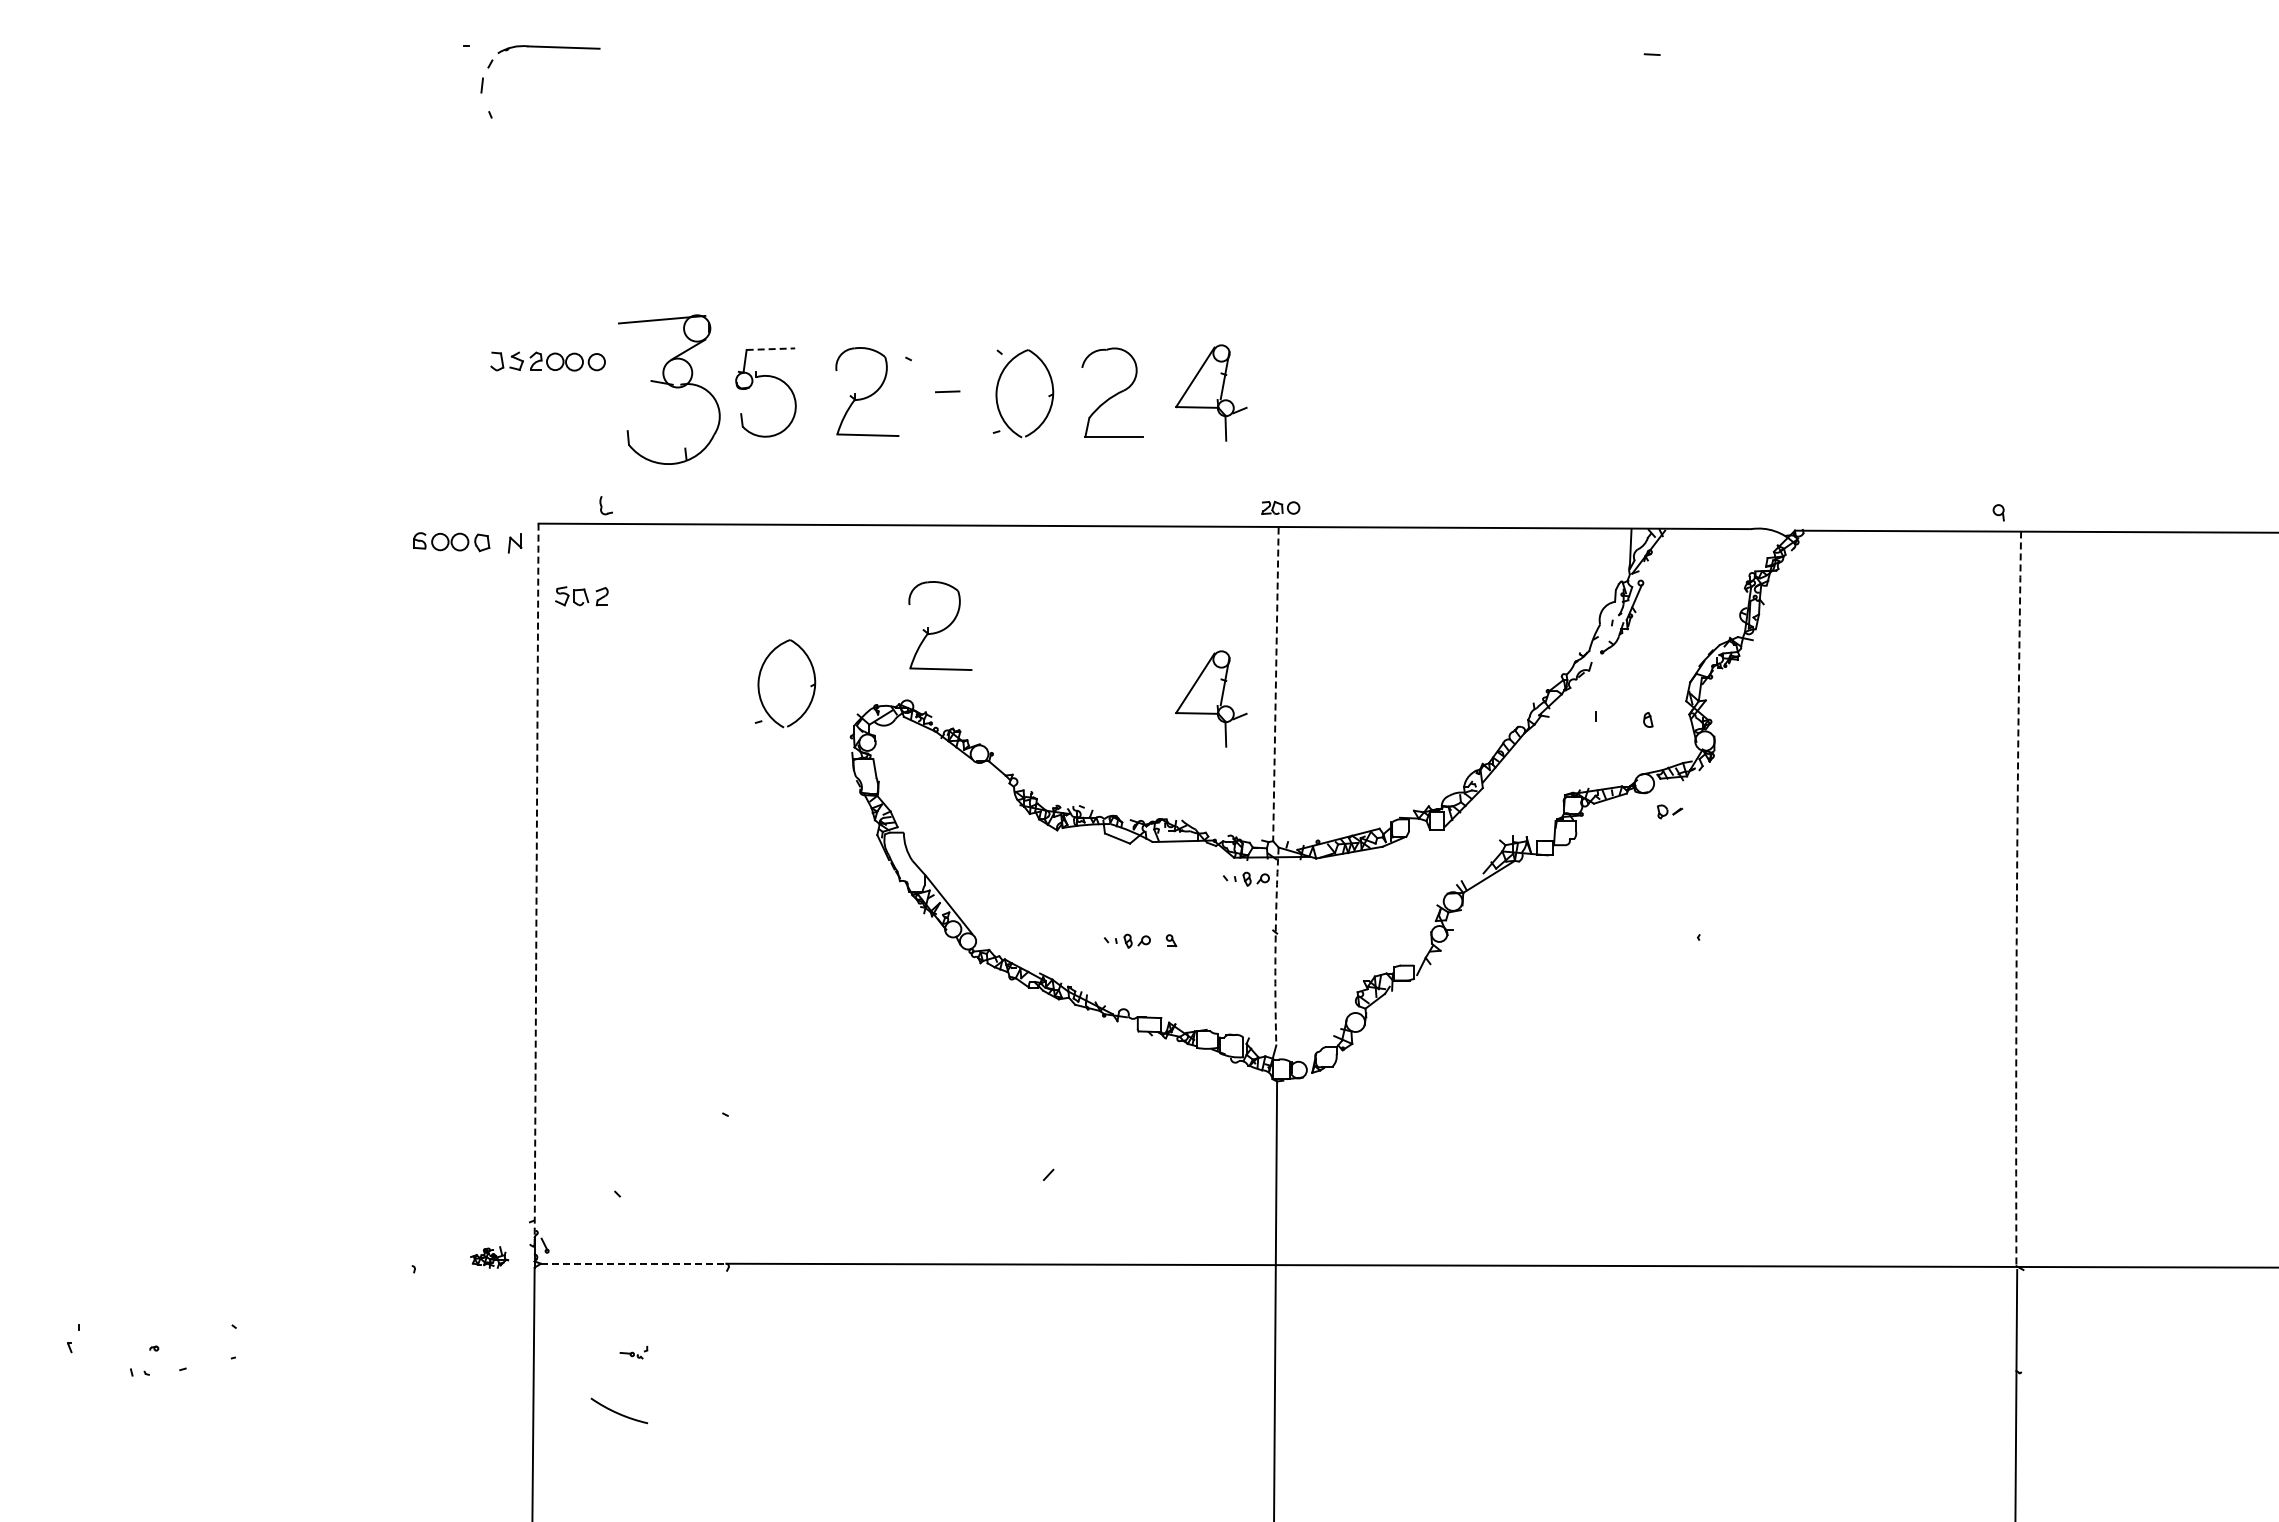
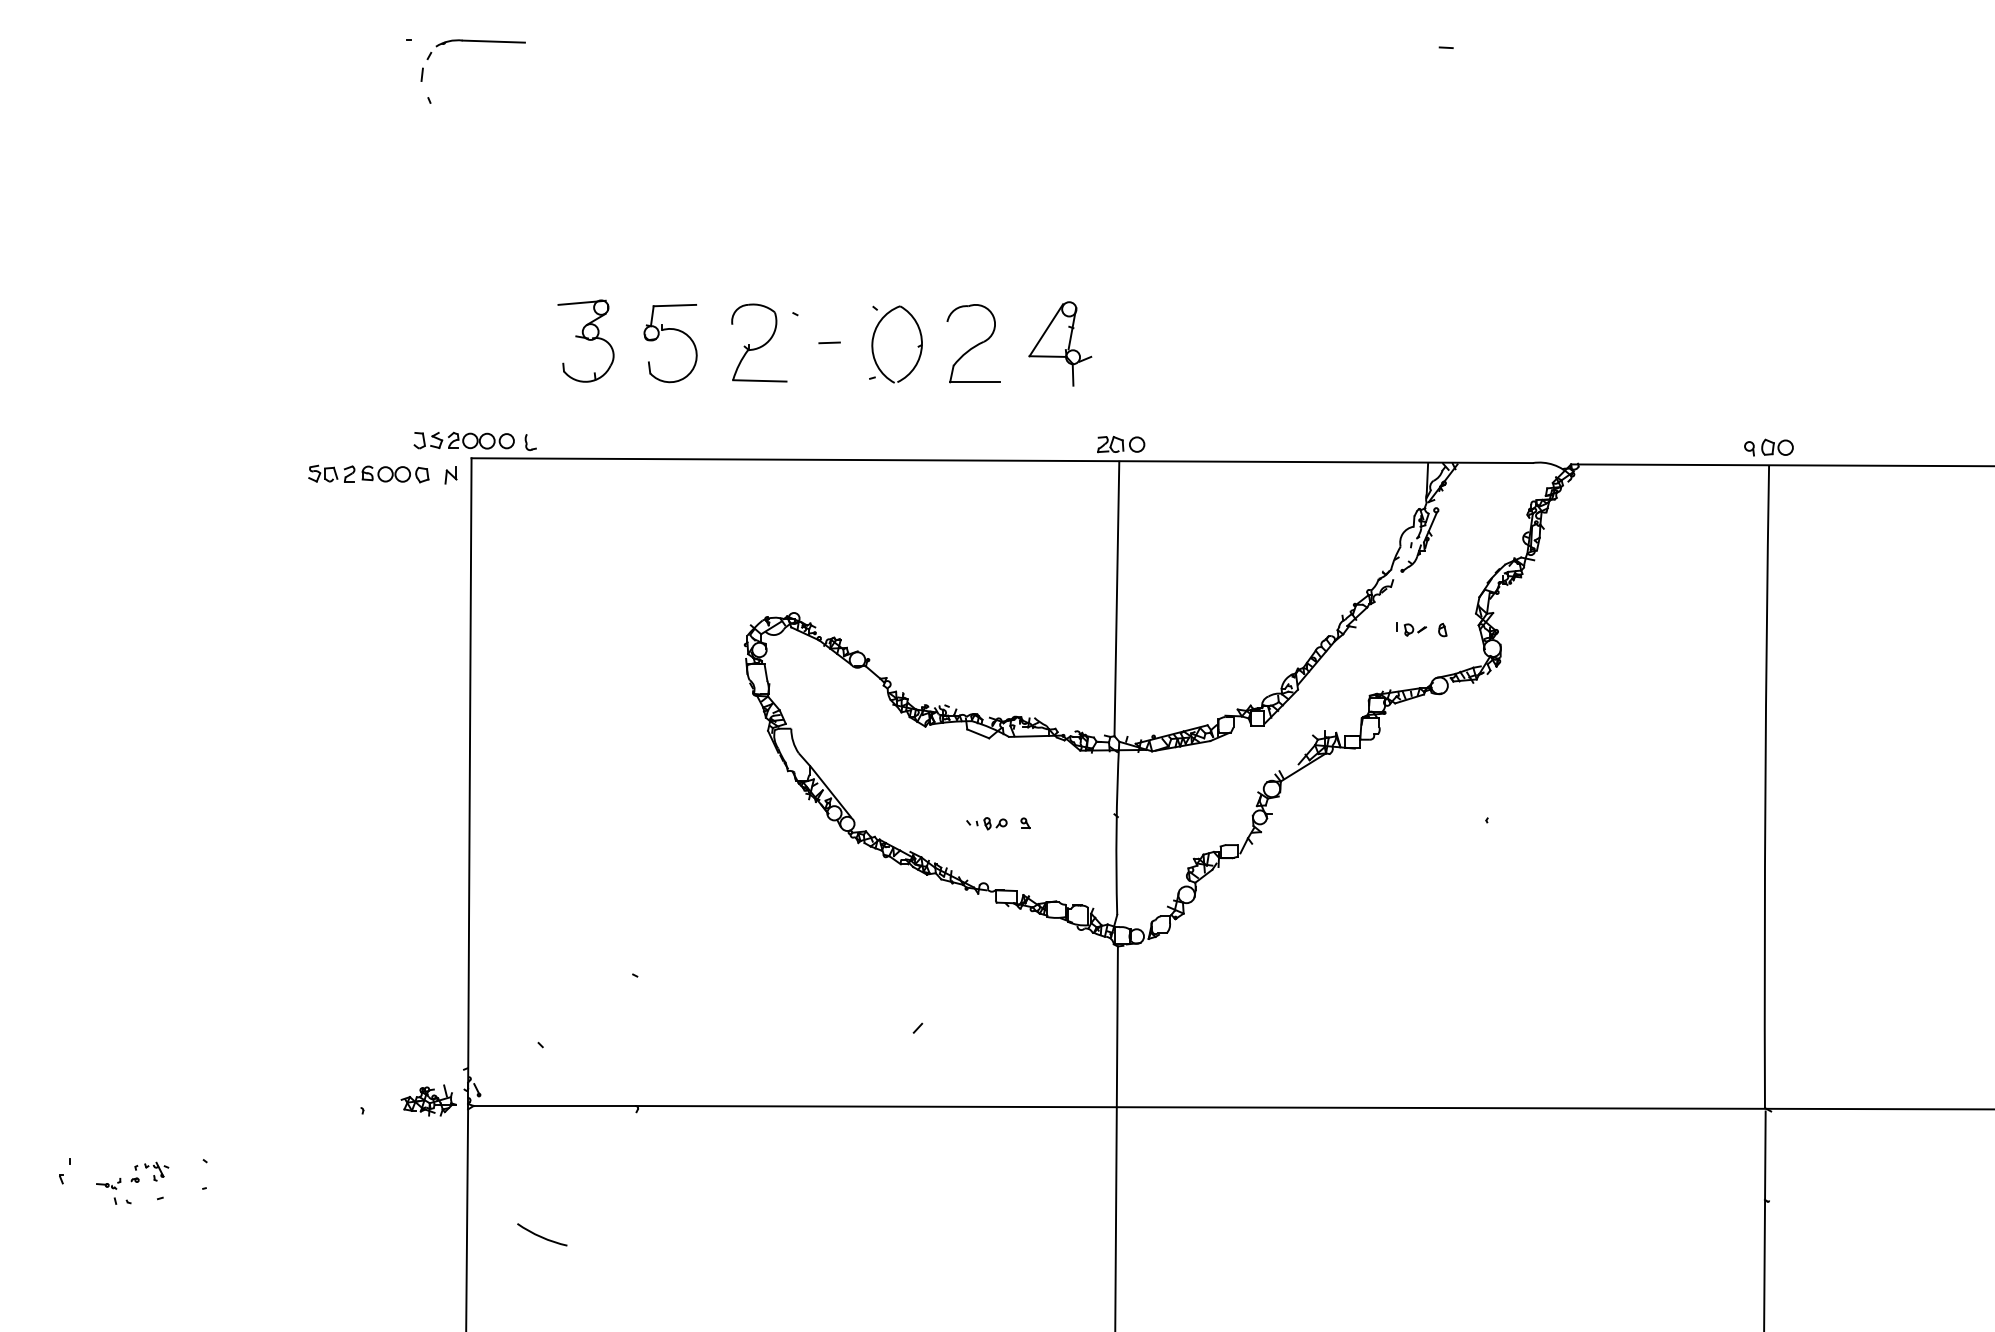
line: (771, 349) -> (675, 305), dashed -> solid
part: (547, 361) -> (463, 440), moved
part: (669, 389) -> (586, 340), size x0.62
part: (1280, 507) -> (1120, 444), size x1.43
part: (2030, 510) -> (1777, 446), added
part: (581, 596) -> (331, 473), moved
part: (940, 625) -> (823, 547), removed
line: (1275, 684) -> (1116, 599), dashed -> solid
part: (810, 685) -> (709, 599), removed
part: (1211, 698) -> (1060, 611), removed
part: (1670, 811) -> (1415, 629), moved
part: (1245, 878) -> (1090, 768), removed
line: (536, 884) -> (469, 774), dashed -> solid
arc: (2016, 898) -> (1765, 786), dashed -> solid
arc: (1275, 946) -> (1116, 828), dashed -> solid
part: (489, 1257) -> (428, 1100), size x1.67
line: (633, 1263) -> (554, 1105), dashed -> solid
part: (172, 1338) -> (151, 1171), added
part: (633, 1352) -> (108, 1183), moved

